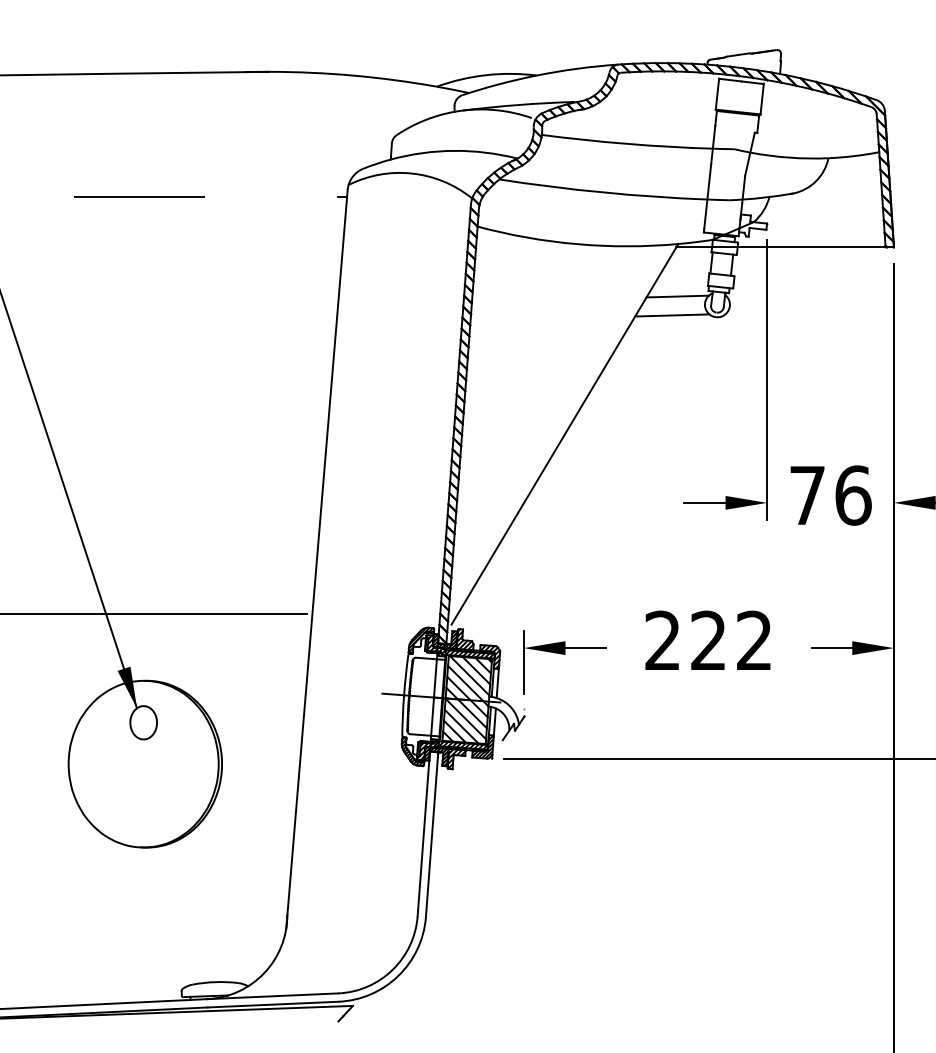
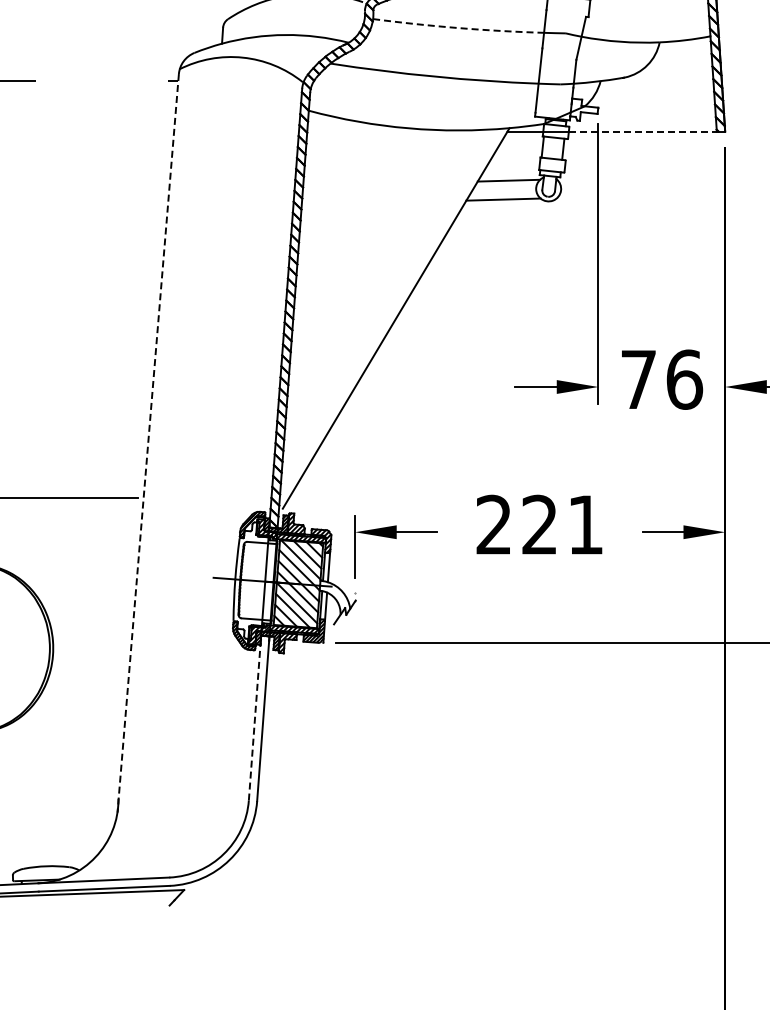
arc: (627, 143) -> (458, 27), solid -> dashed
line: (811, 247) -> (642, 131), solid -> dashed
line: (316, 559) -> (147, 443), solid -> dashed
text: (753, 639) -> (584, 523), 222 -> 221
line: (423, 838) -> (254, 722), solid -> dashed

